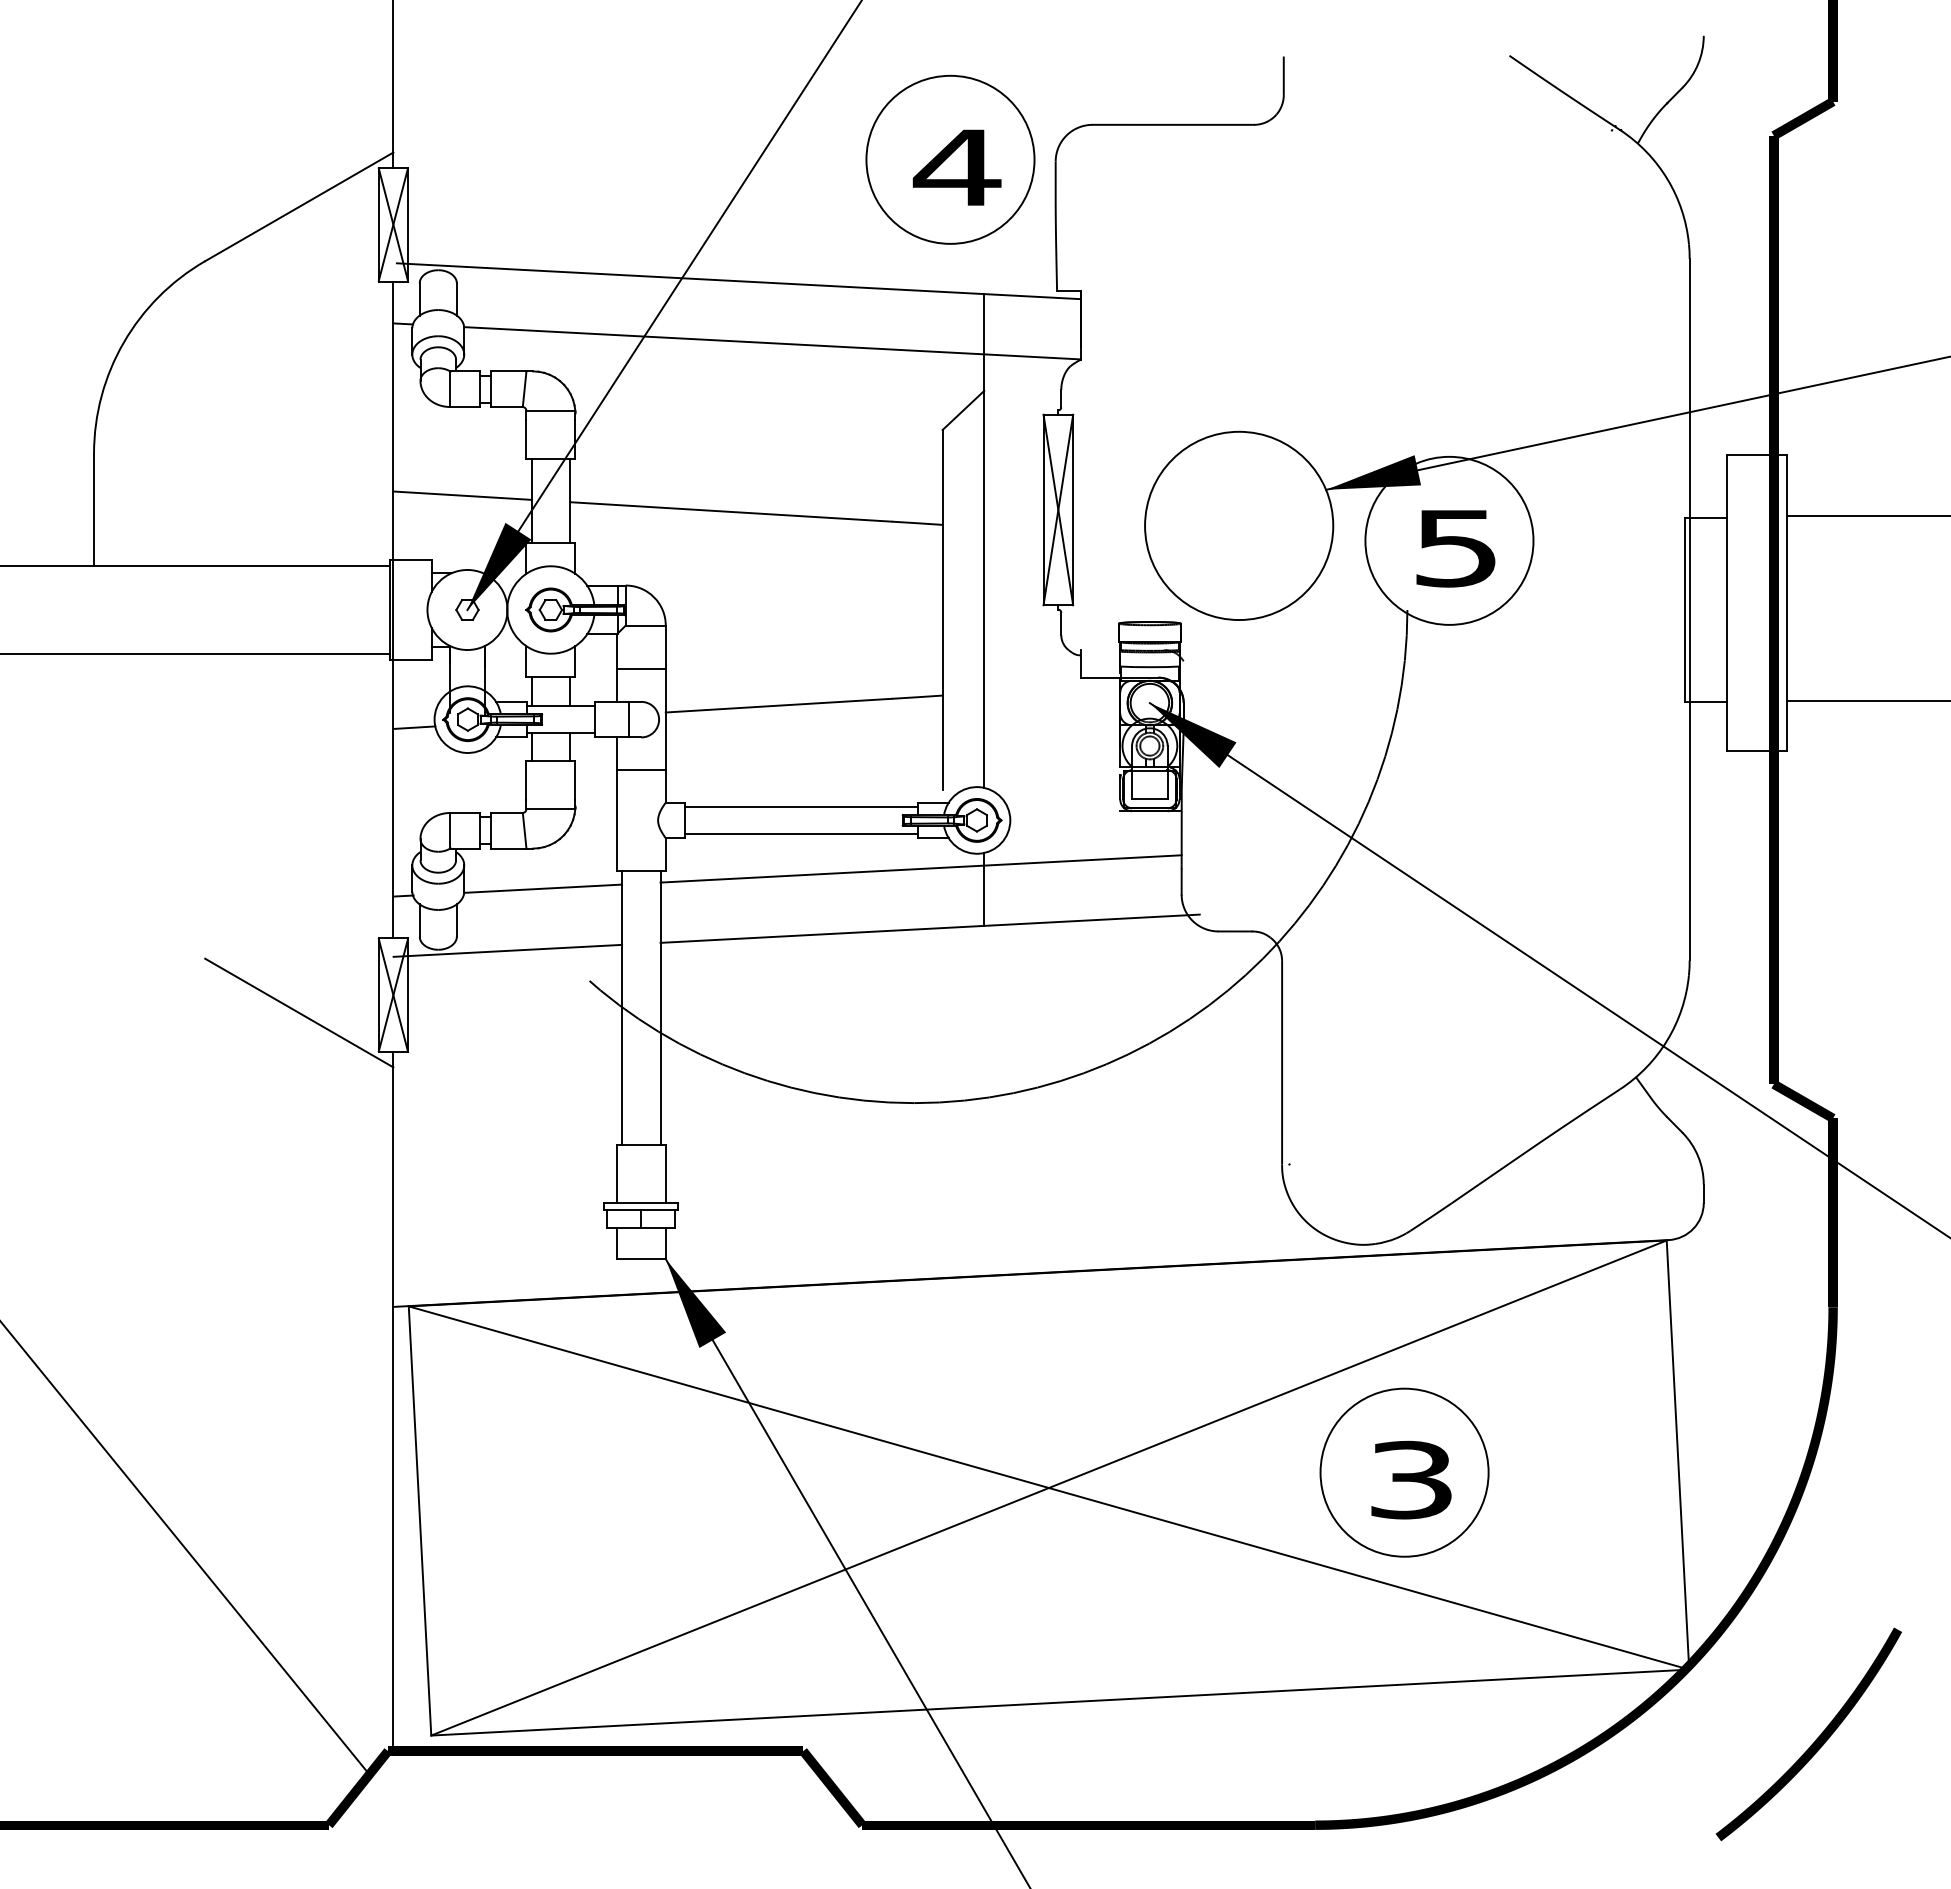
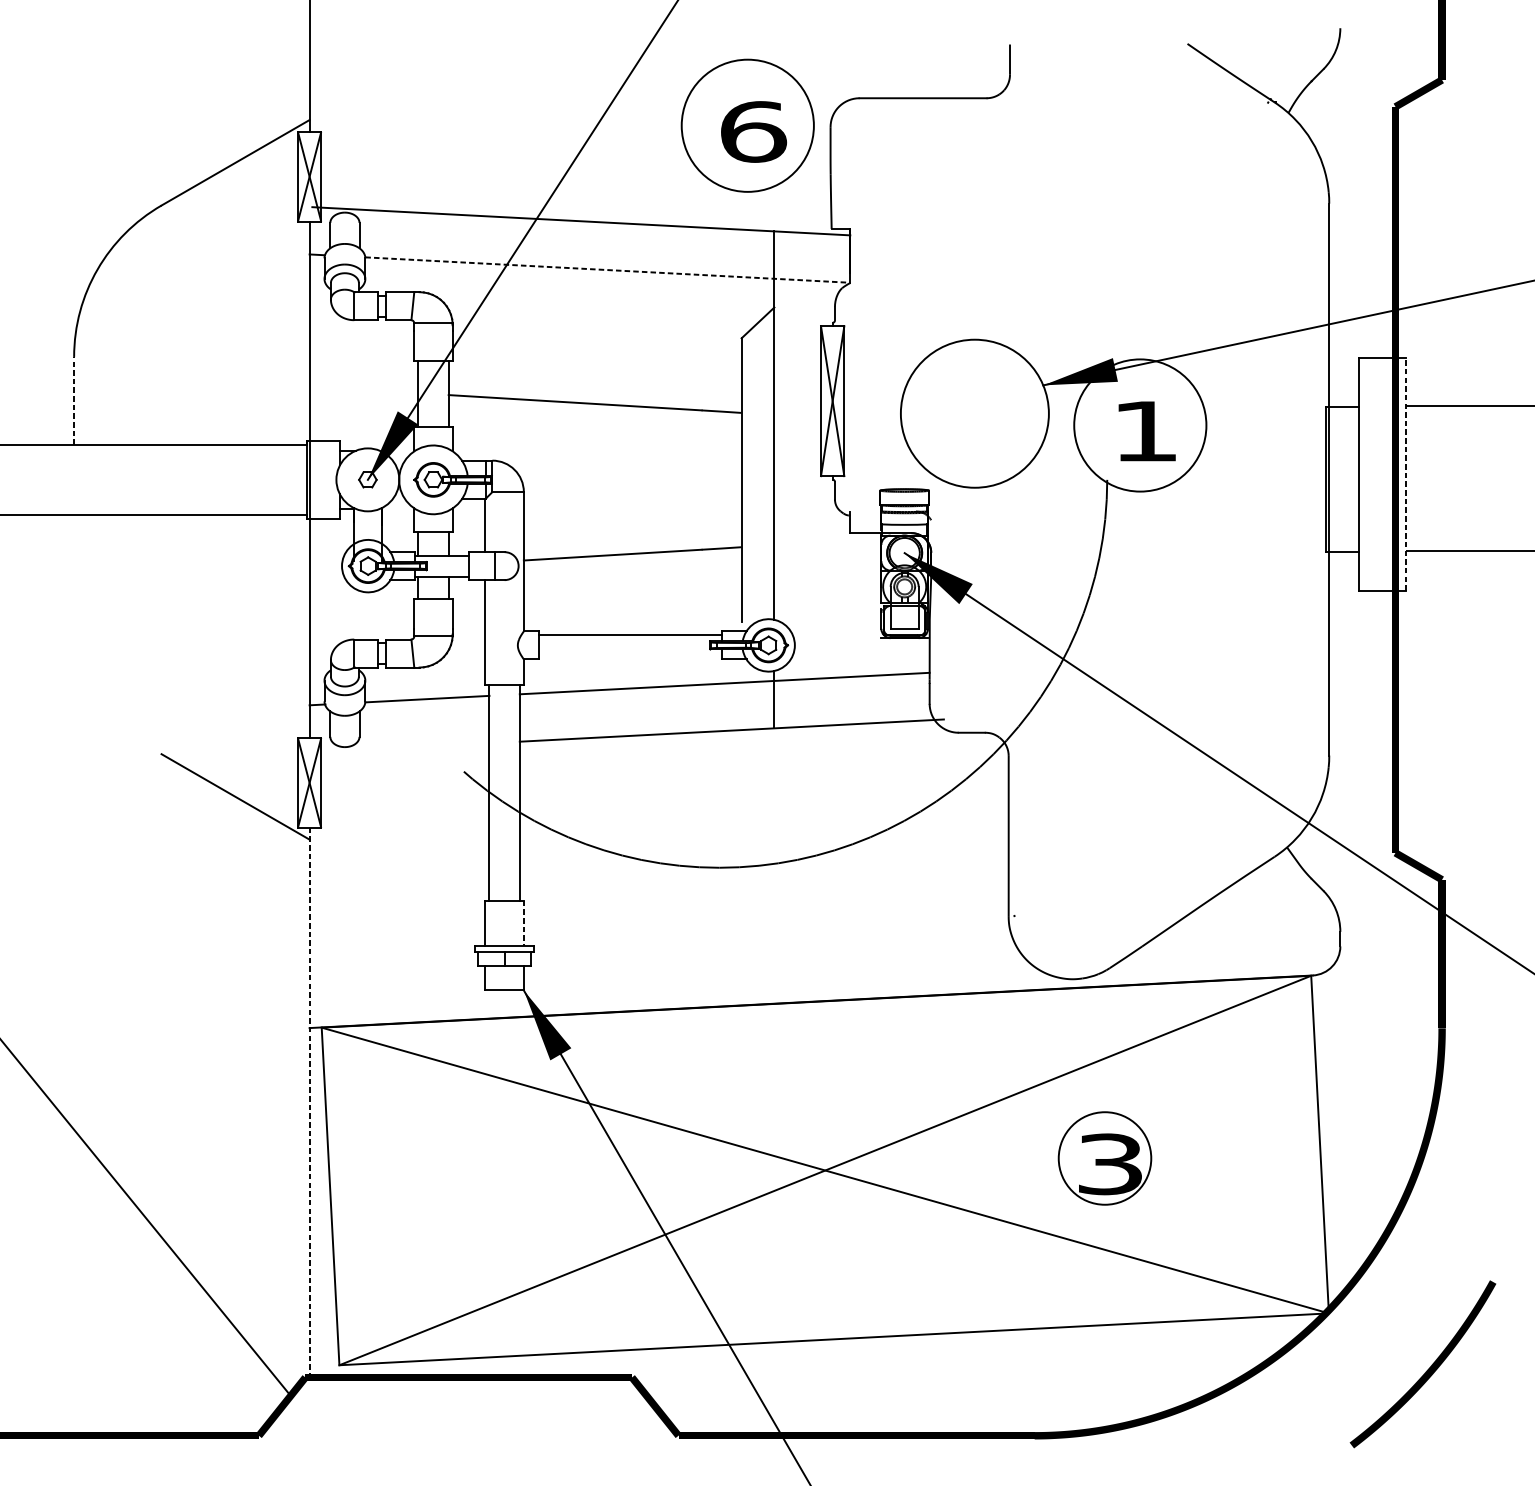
text: (956, 167) -> (752, 131), 4 -> 6
line: (772, 343) -> (607, 270), solid -> dashed
line: (462, 495) -> (363, 389), removed
line: (94, 509) -> (74, 400), solid -> dashed
text: (1455, 548) -> (1145, 431), 5 -> 1
line: (1786, 602) -> (1405, 473), solid -> dashed
line: (640, 669) -> (503, 526), removed
line: (414, 727) -> (326, 572), removed
line: (640, 770) -> (503, 606), removed
line: (801, 833) -> (630, 655), removed
line: (507, 950) -> (399, 747), removed
line: (665, 1173) -> (523, 923), solid -> dashed
line: (393, 1402) -> (309, 1103), solid -> dashed
circle: (1404, 1472) -> (1104, 1158), size x0.7

